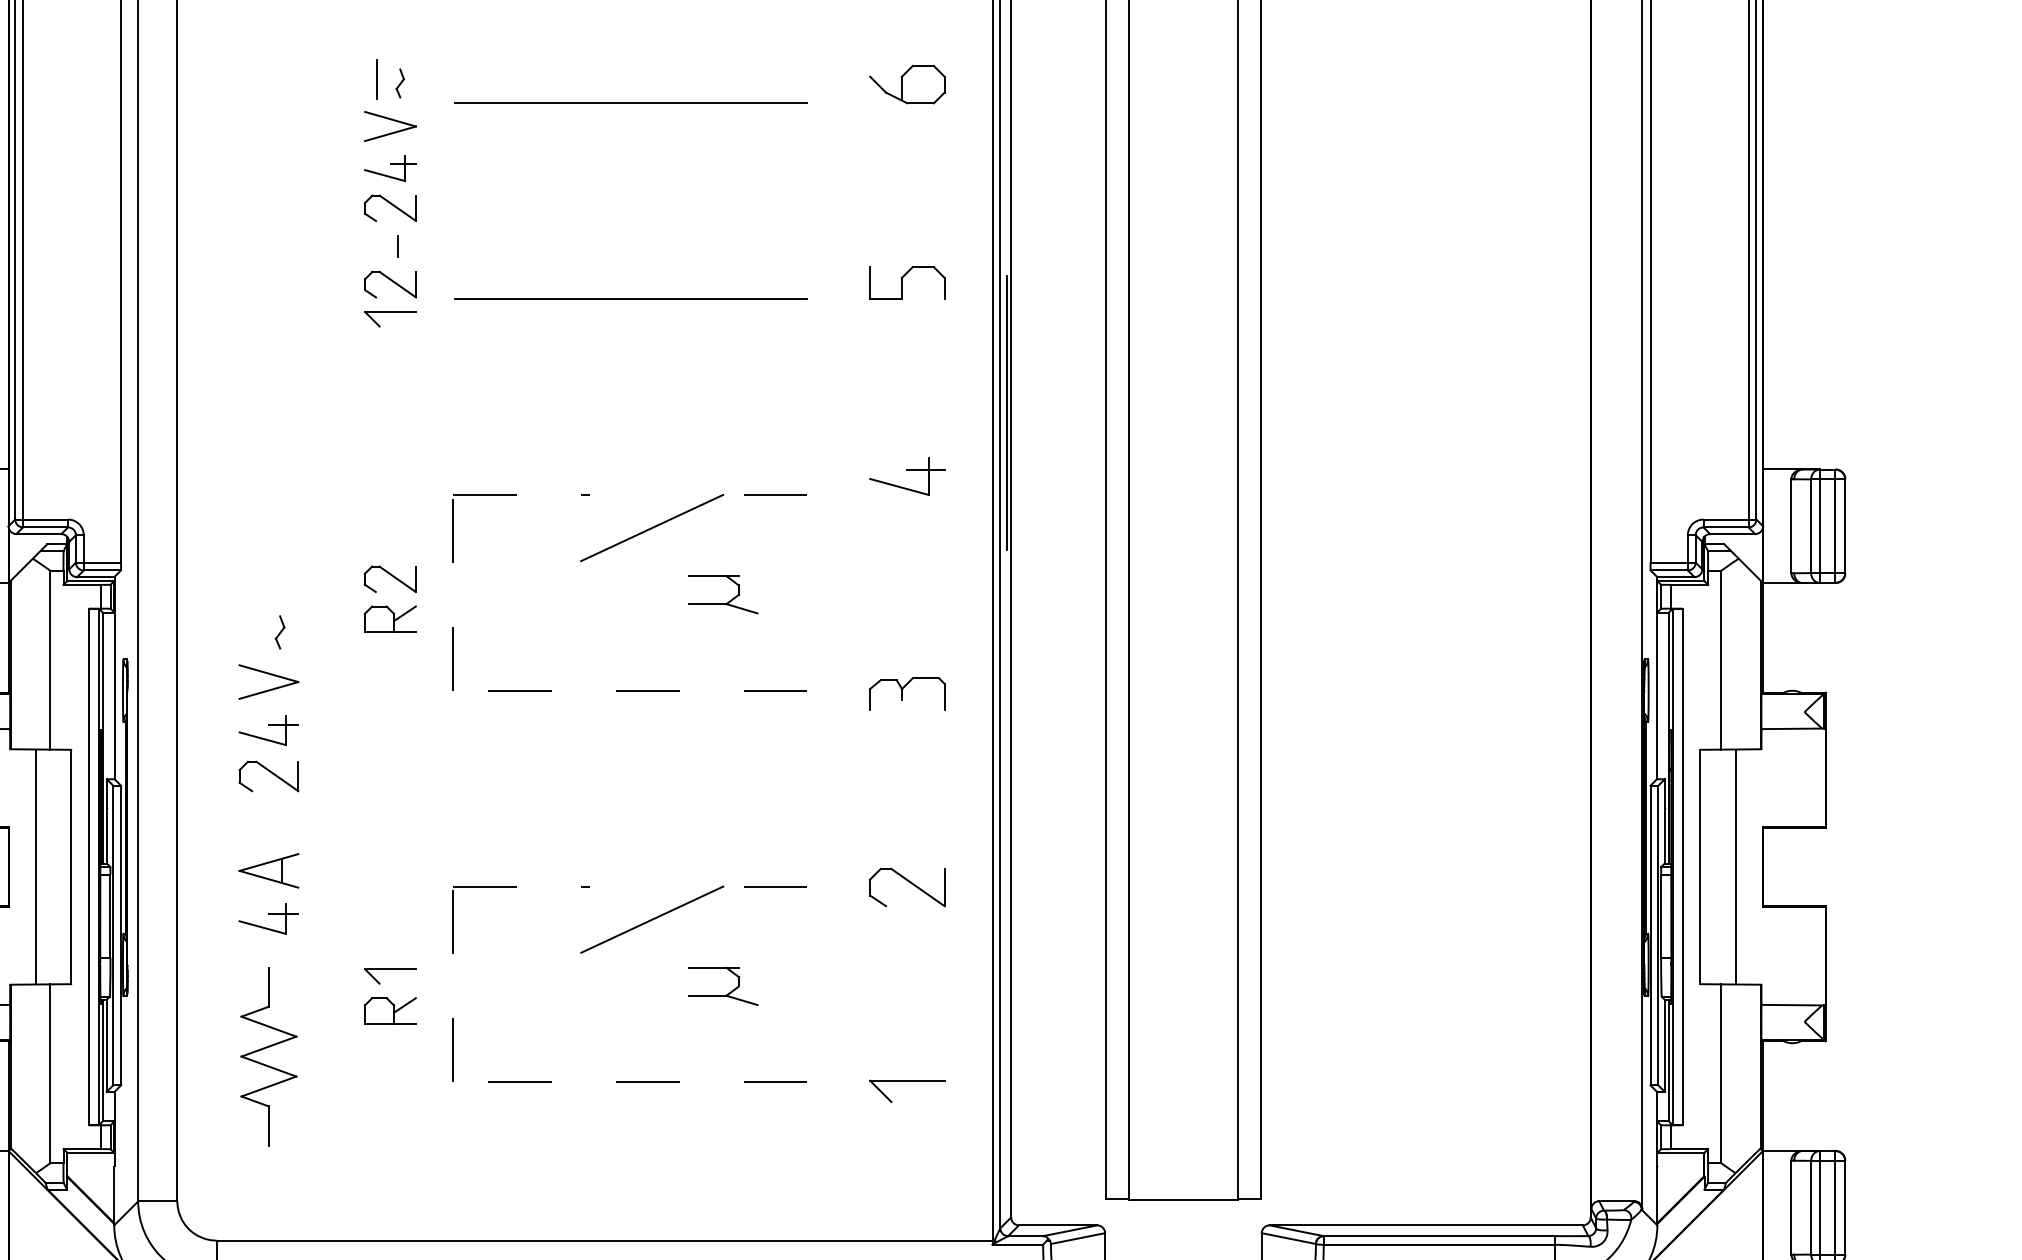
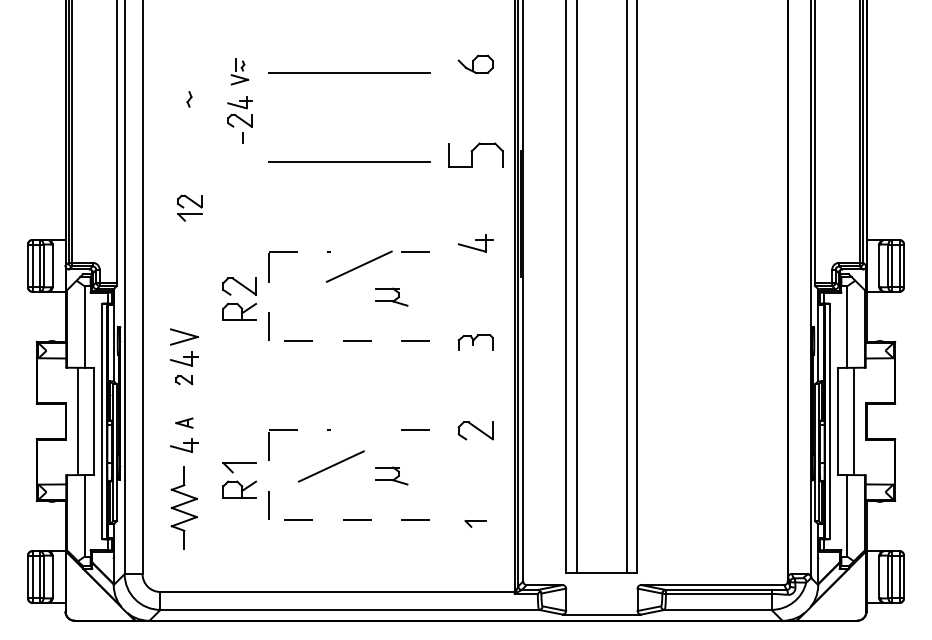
part: (389, 100) -> (239, 71), size x0.7
part: (906, 282) -> (475, 154), size x1.6
part: (389, 297) -> (189, 207), moved
part: (389, 597) -> (239, 298), size x1.4
part: (280, 632) -> (189, 99), moved
part: (266, 775) -> (183, 379), size x0.6
part: (269, 869) -> (184, 422), size x0.6
line: (652, 919) -> (331, 466), moved
part: (389, 996) -> (239, 480), size x1.4
part: (906, 1090) -> (475, 523), size x0.6

